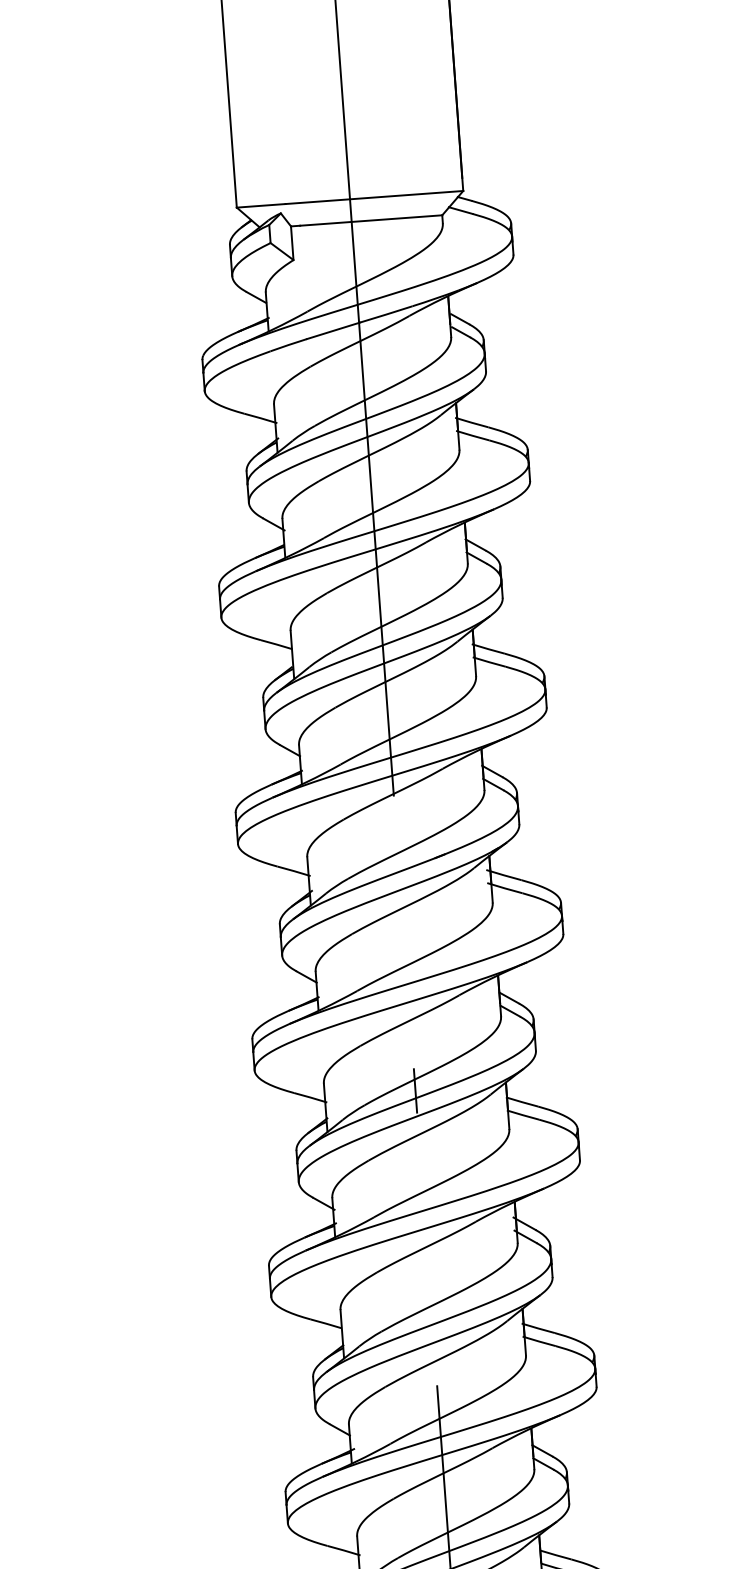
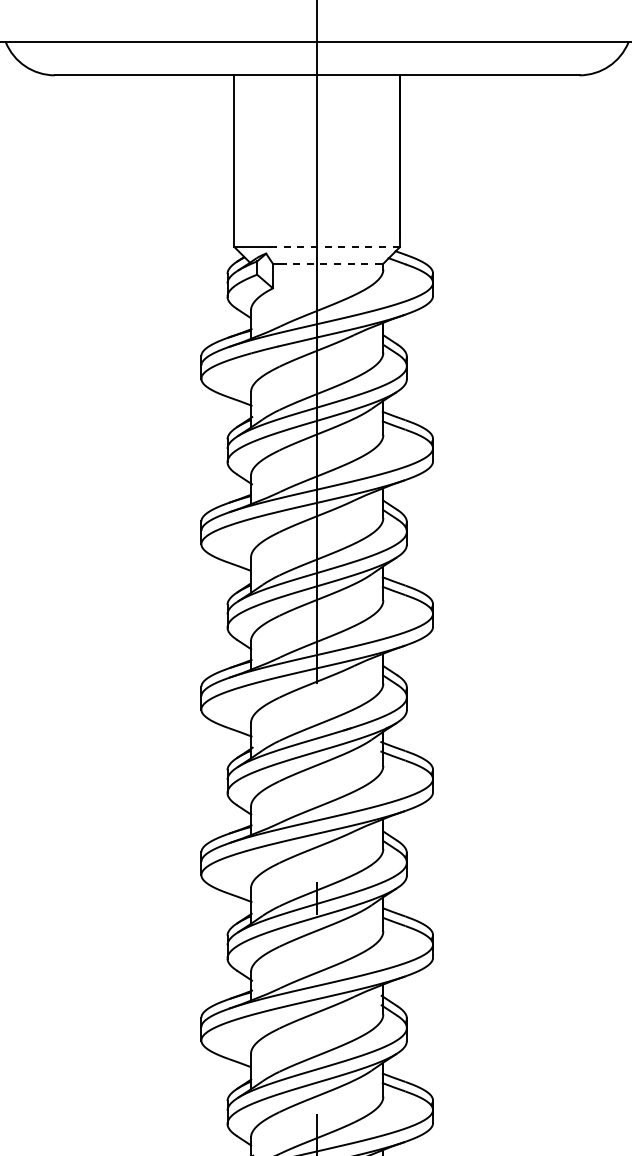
line: (375, 197) -> (335, 247), solid -> dashed
line: (371, 220) -> (331, 263), solid -> dashed

